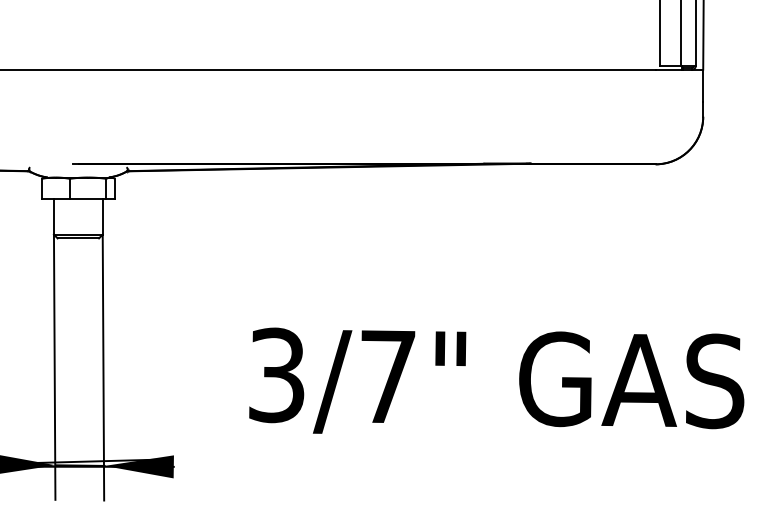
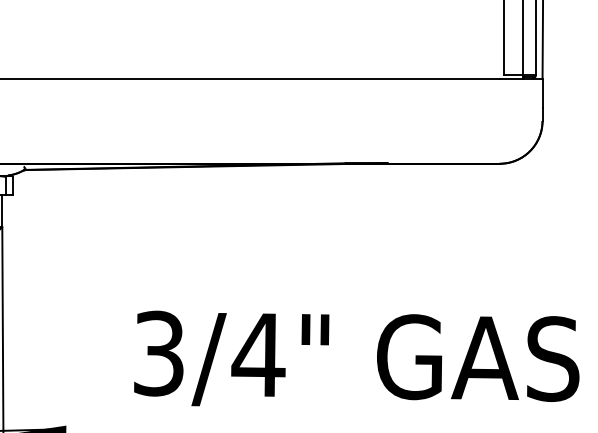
text: (387, 376) -> (258, 354), 3/7" -> 3/4"

